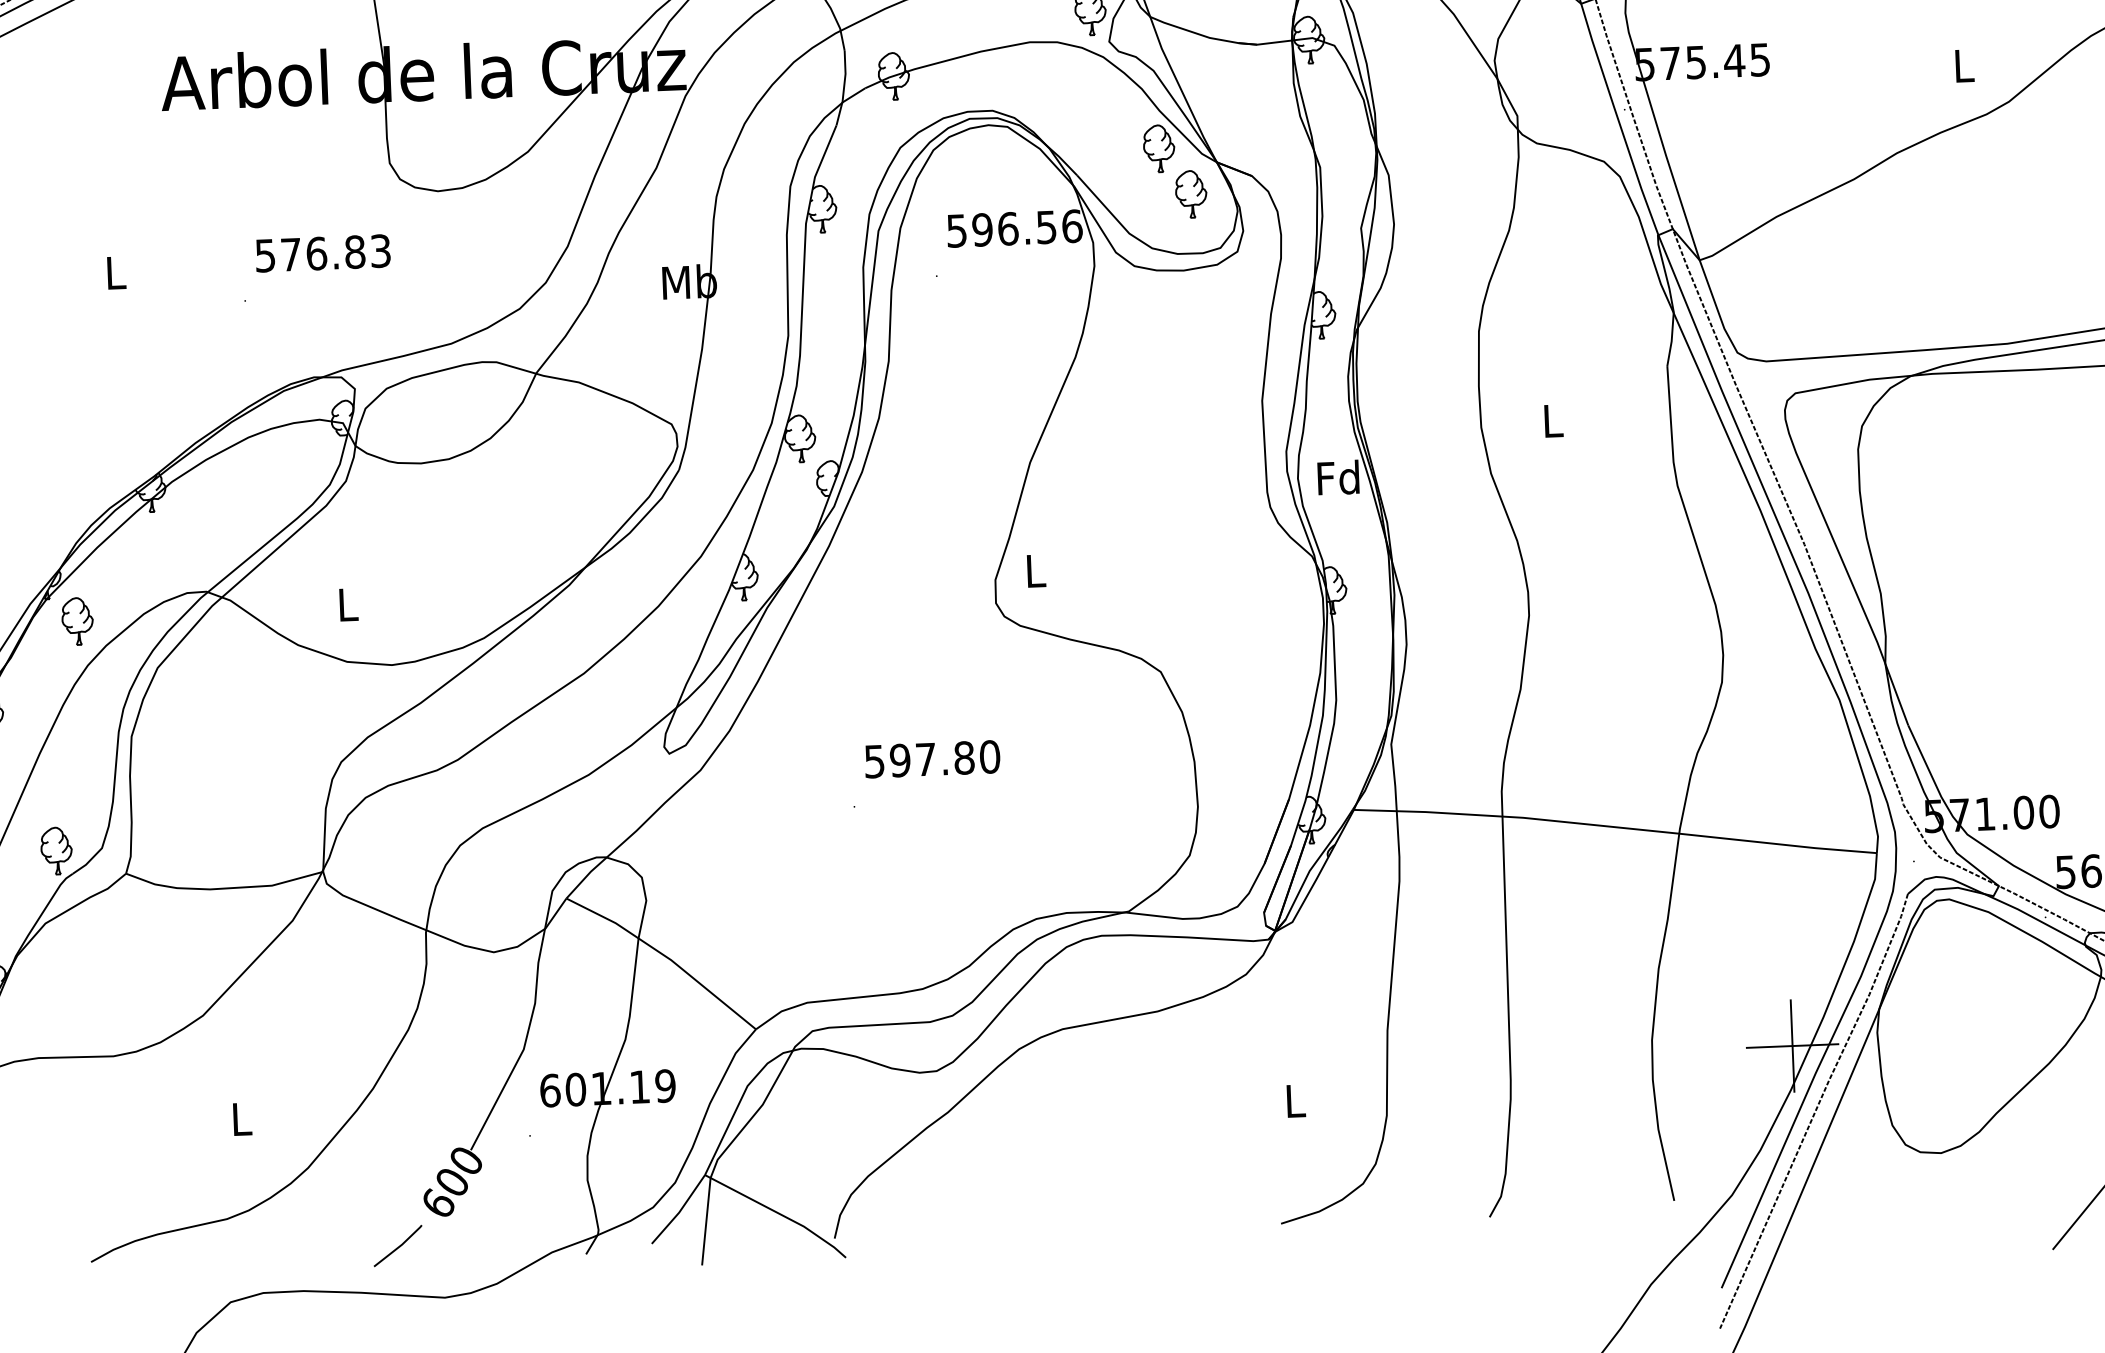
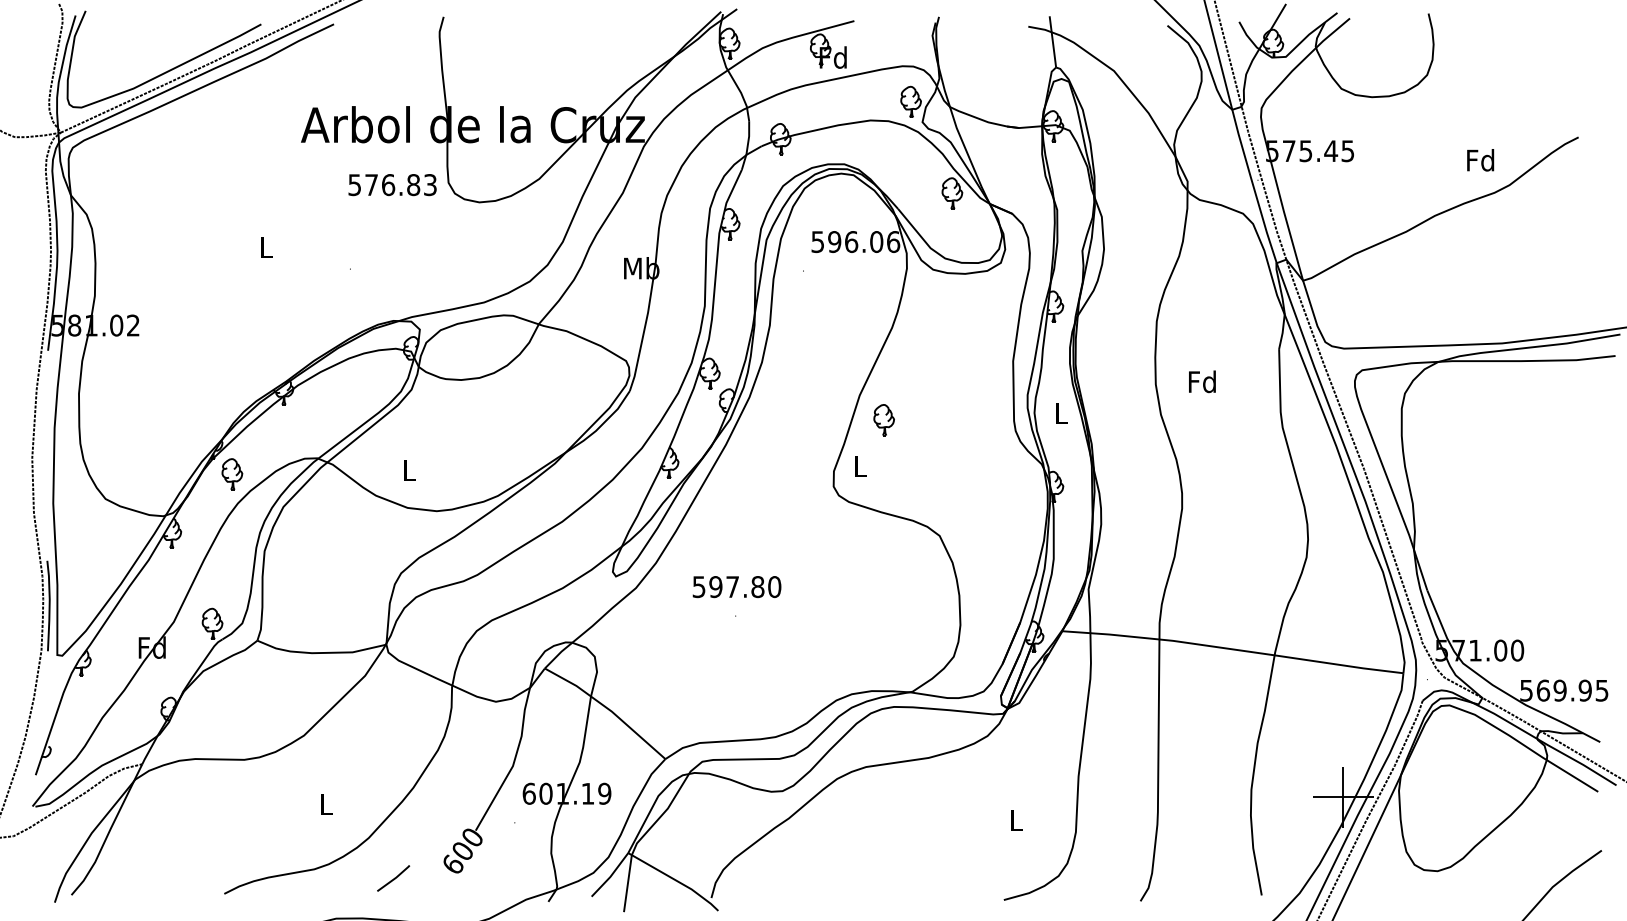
text: (1963, 65) -> (1480, 160), L -> Fd
part: (1190, 194) -> (883, 420), moved
text: (1046, 228) -> (876, 242), 596.56 -> 596.06
text: (322, 254) -> (392, 185), moved
text: (1552, 420) -> (1202, 381), L -> Fd
text: (1337, 477) -> (1060, 413), Fd -> L
text: (931, 760) -> (736, 587), moved
line: (397, 1246) -> (393, 878), moved

